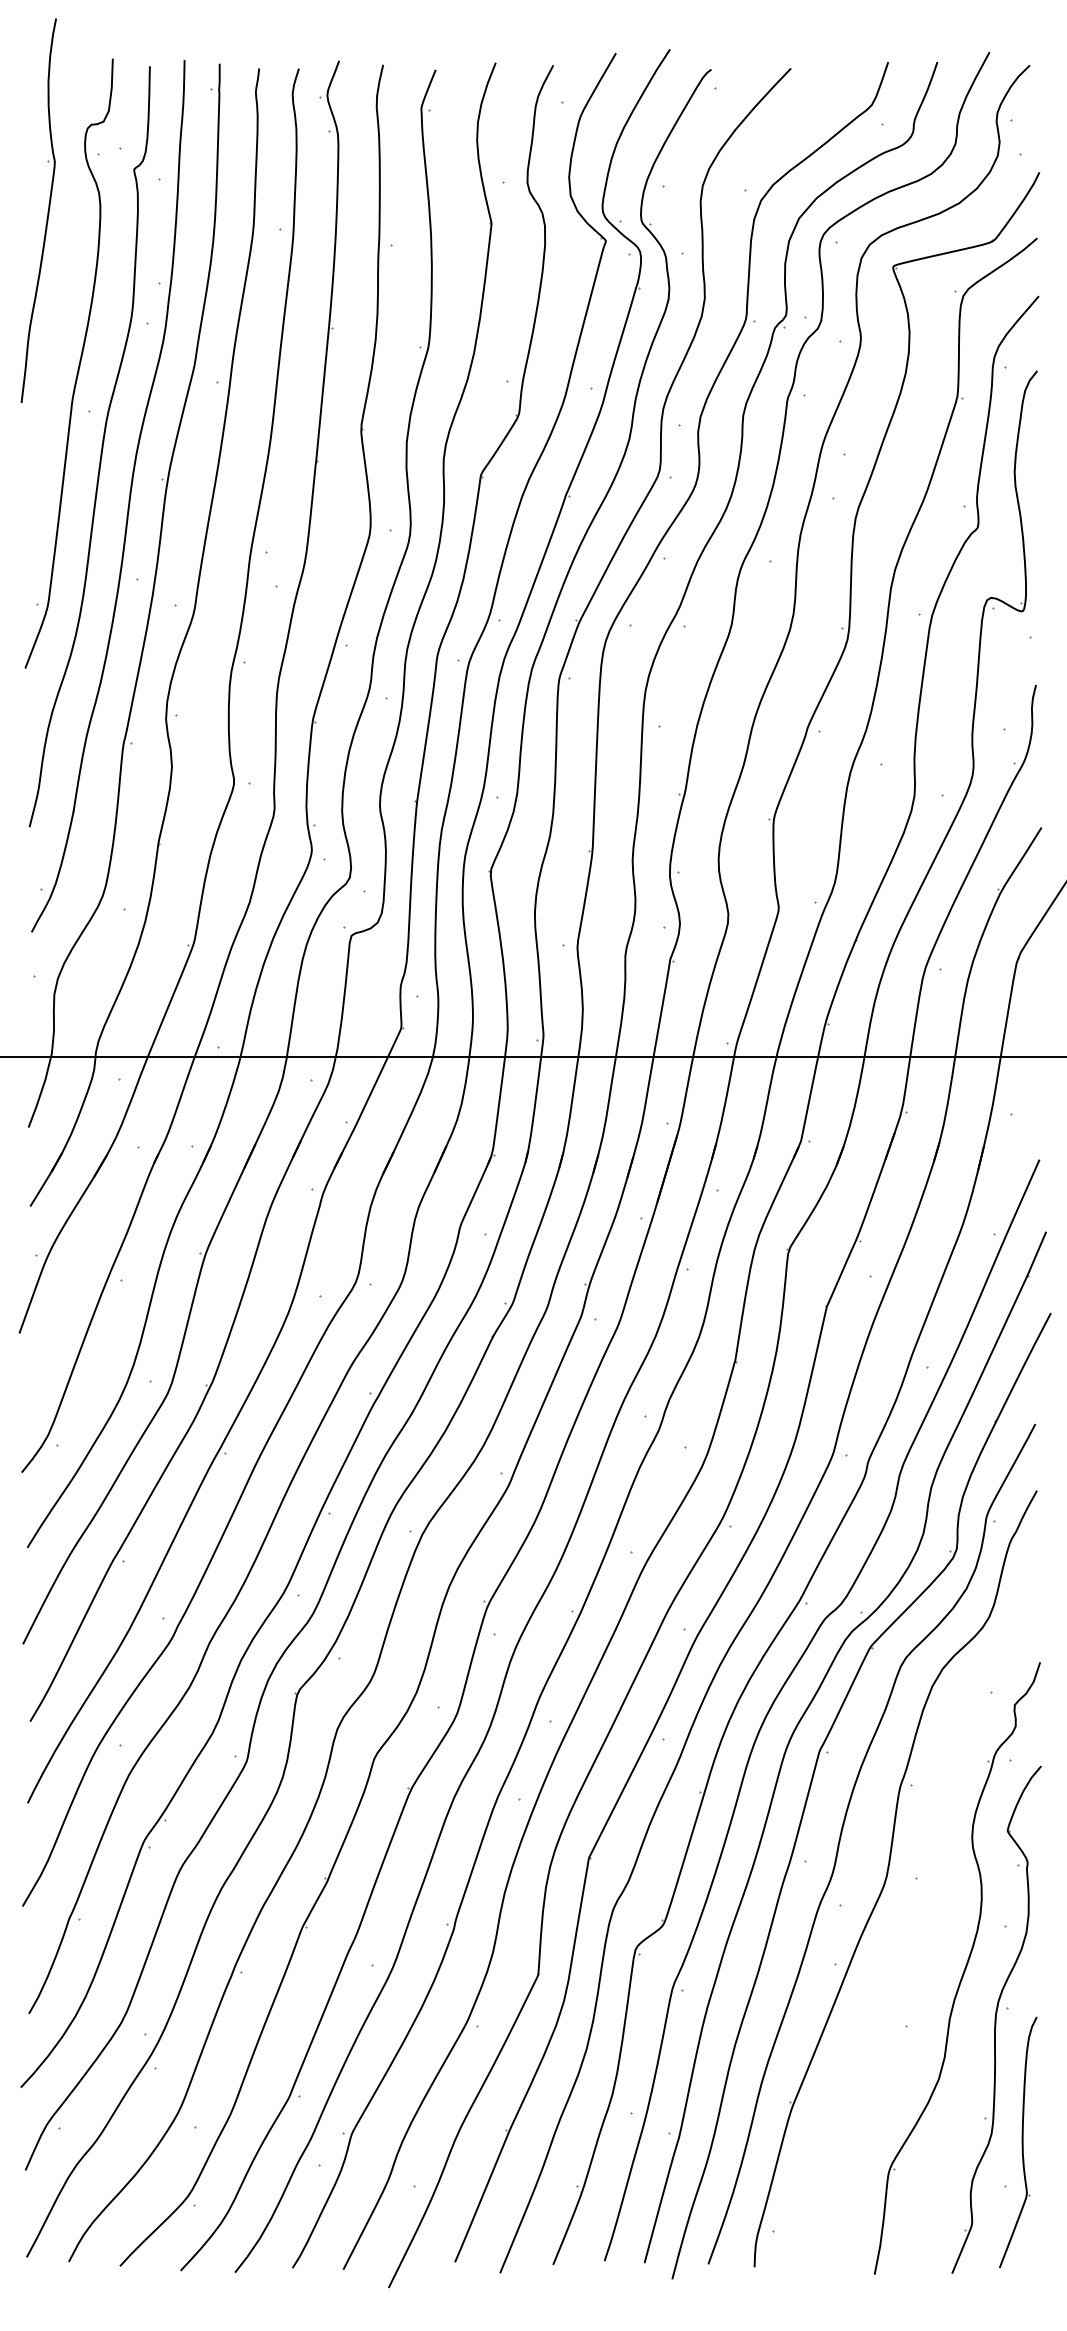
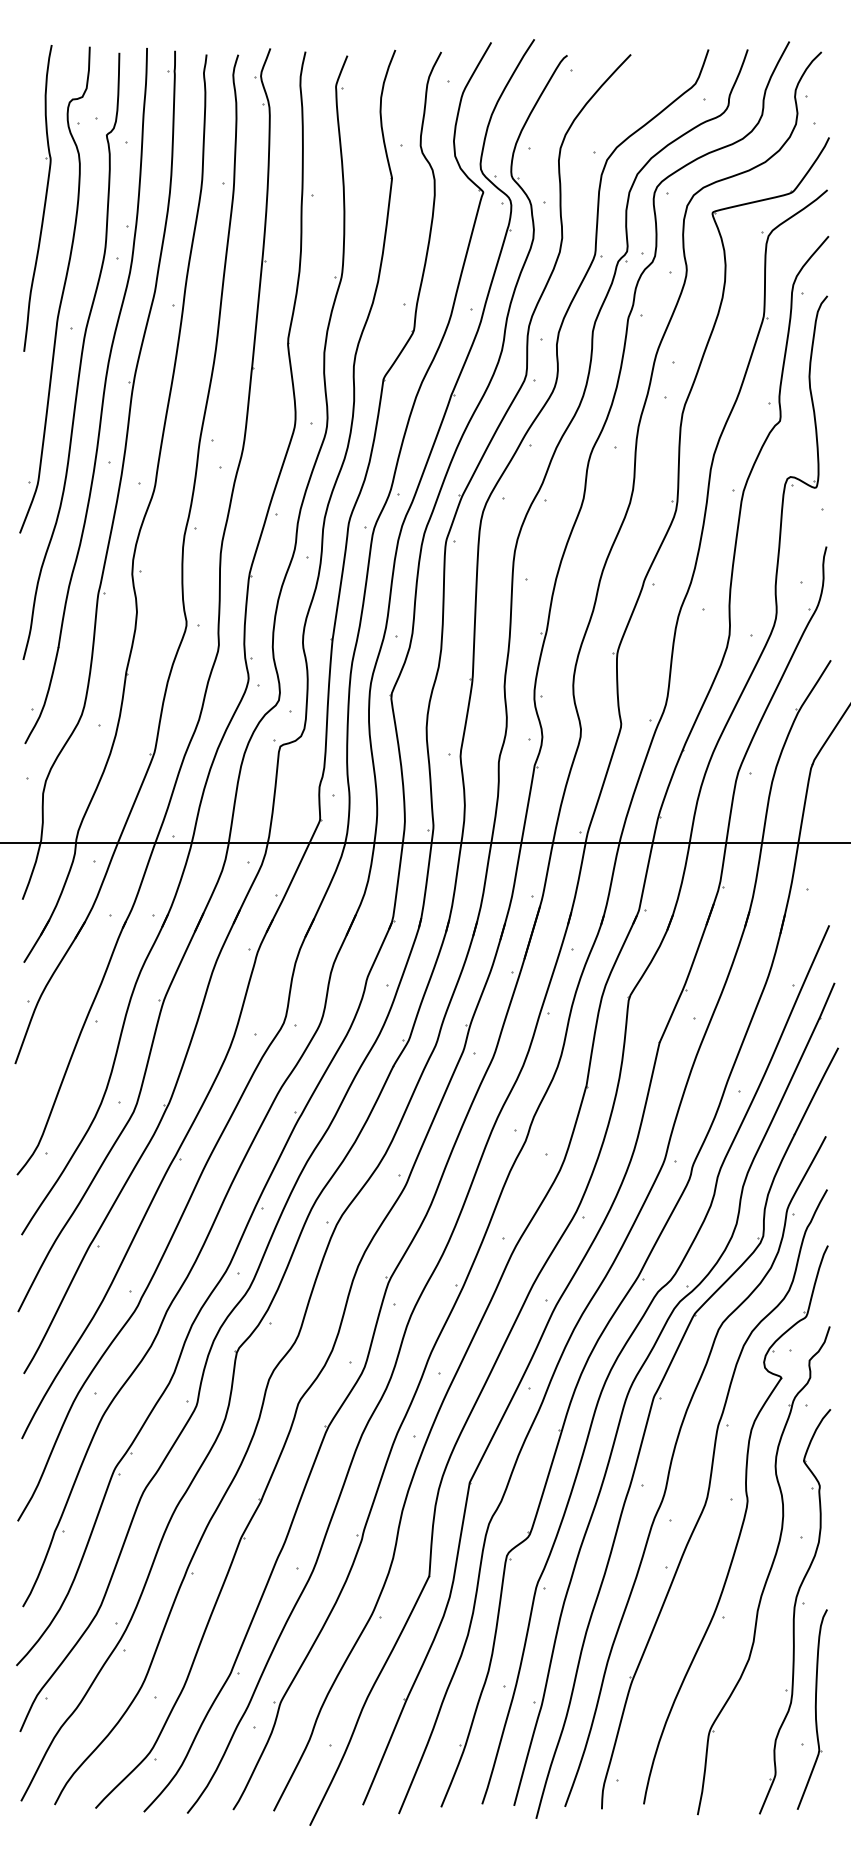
part: (47, 211) -> (44, 199), moved
part: (929, 1911) -> (741, 1525), added

